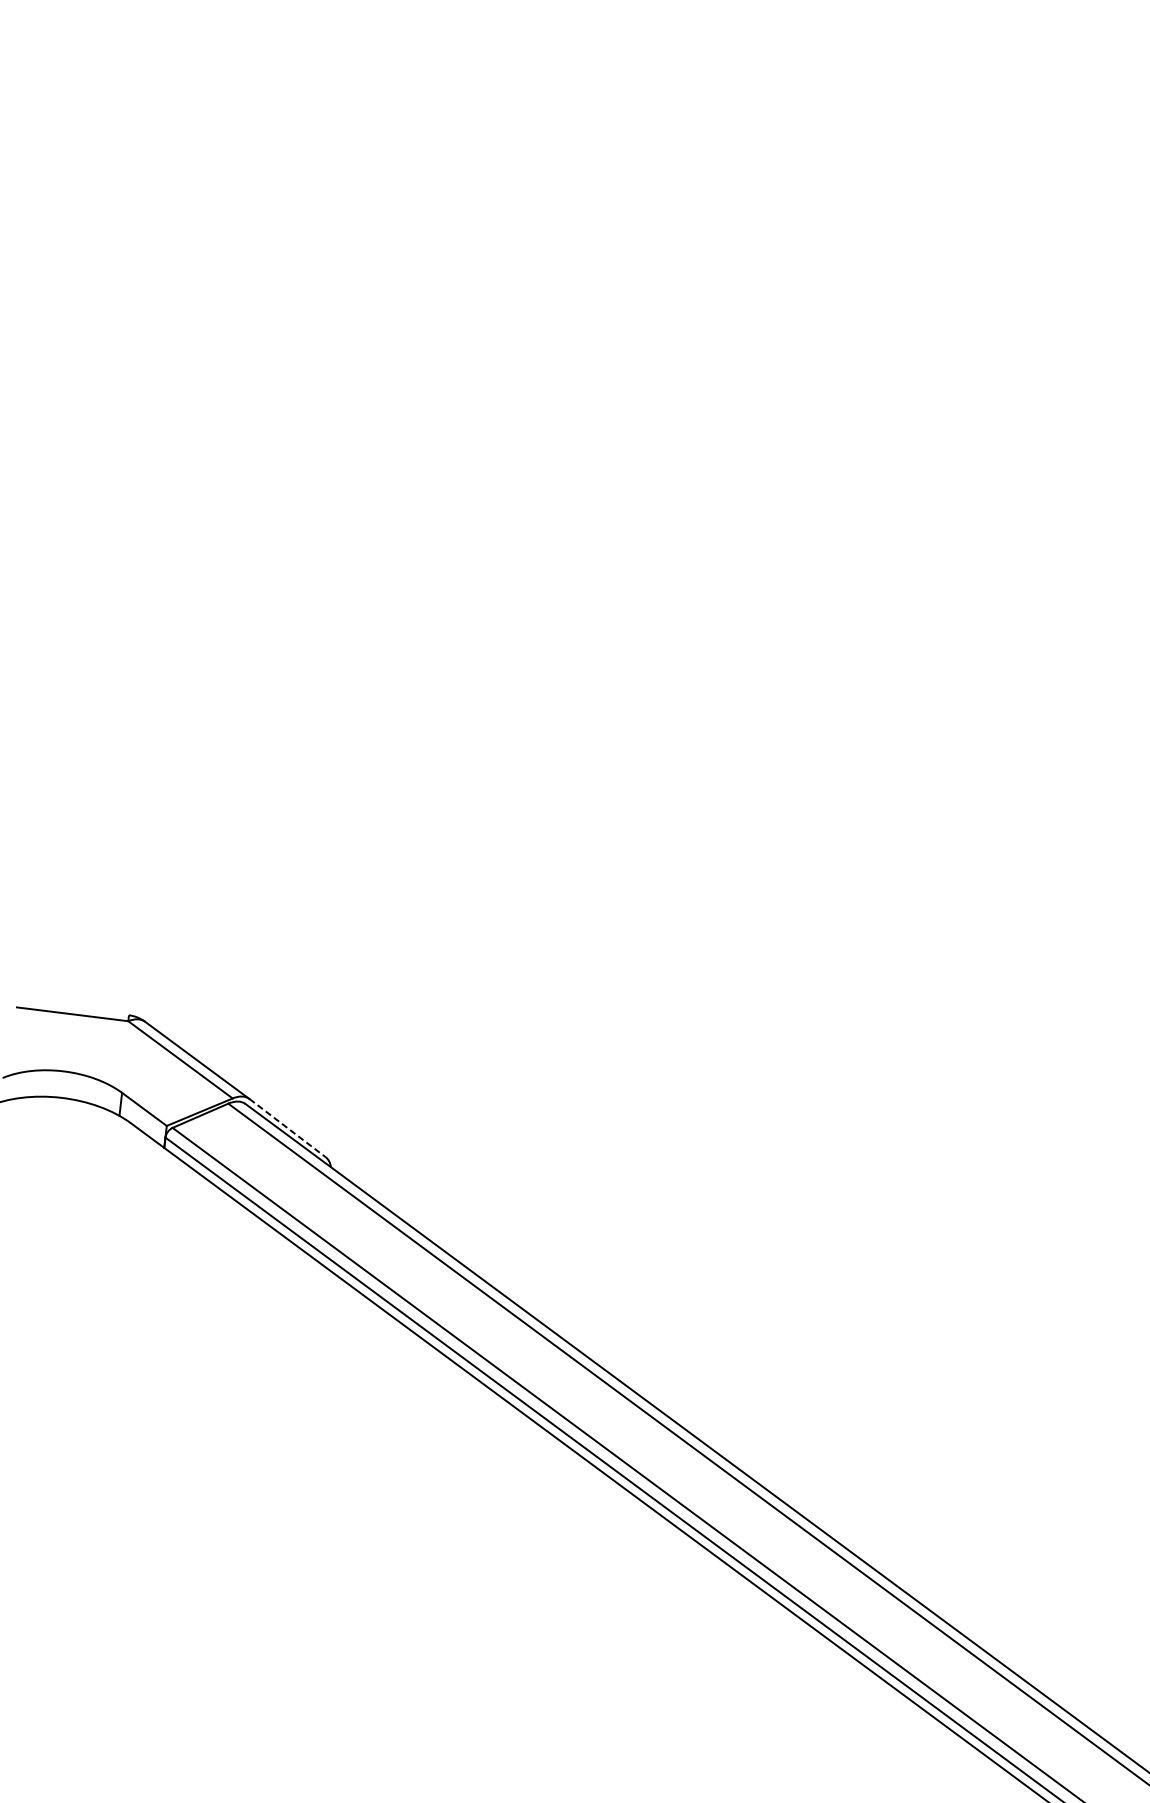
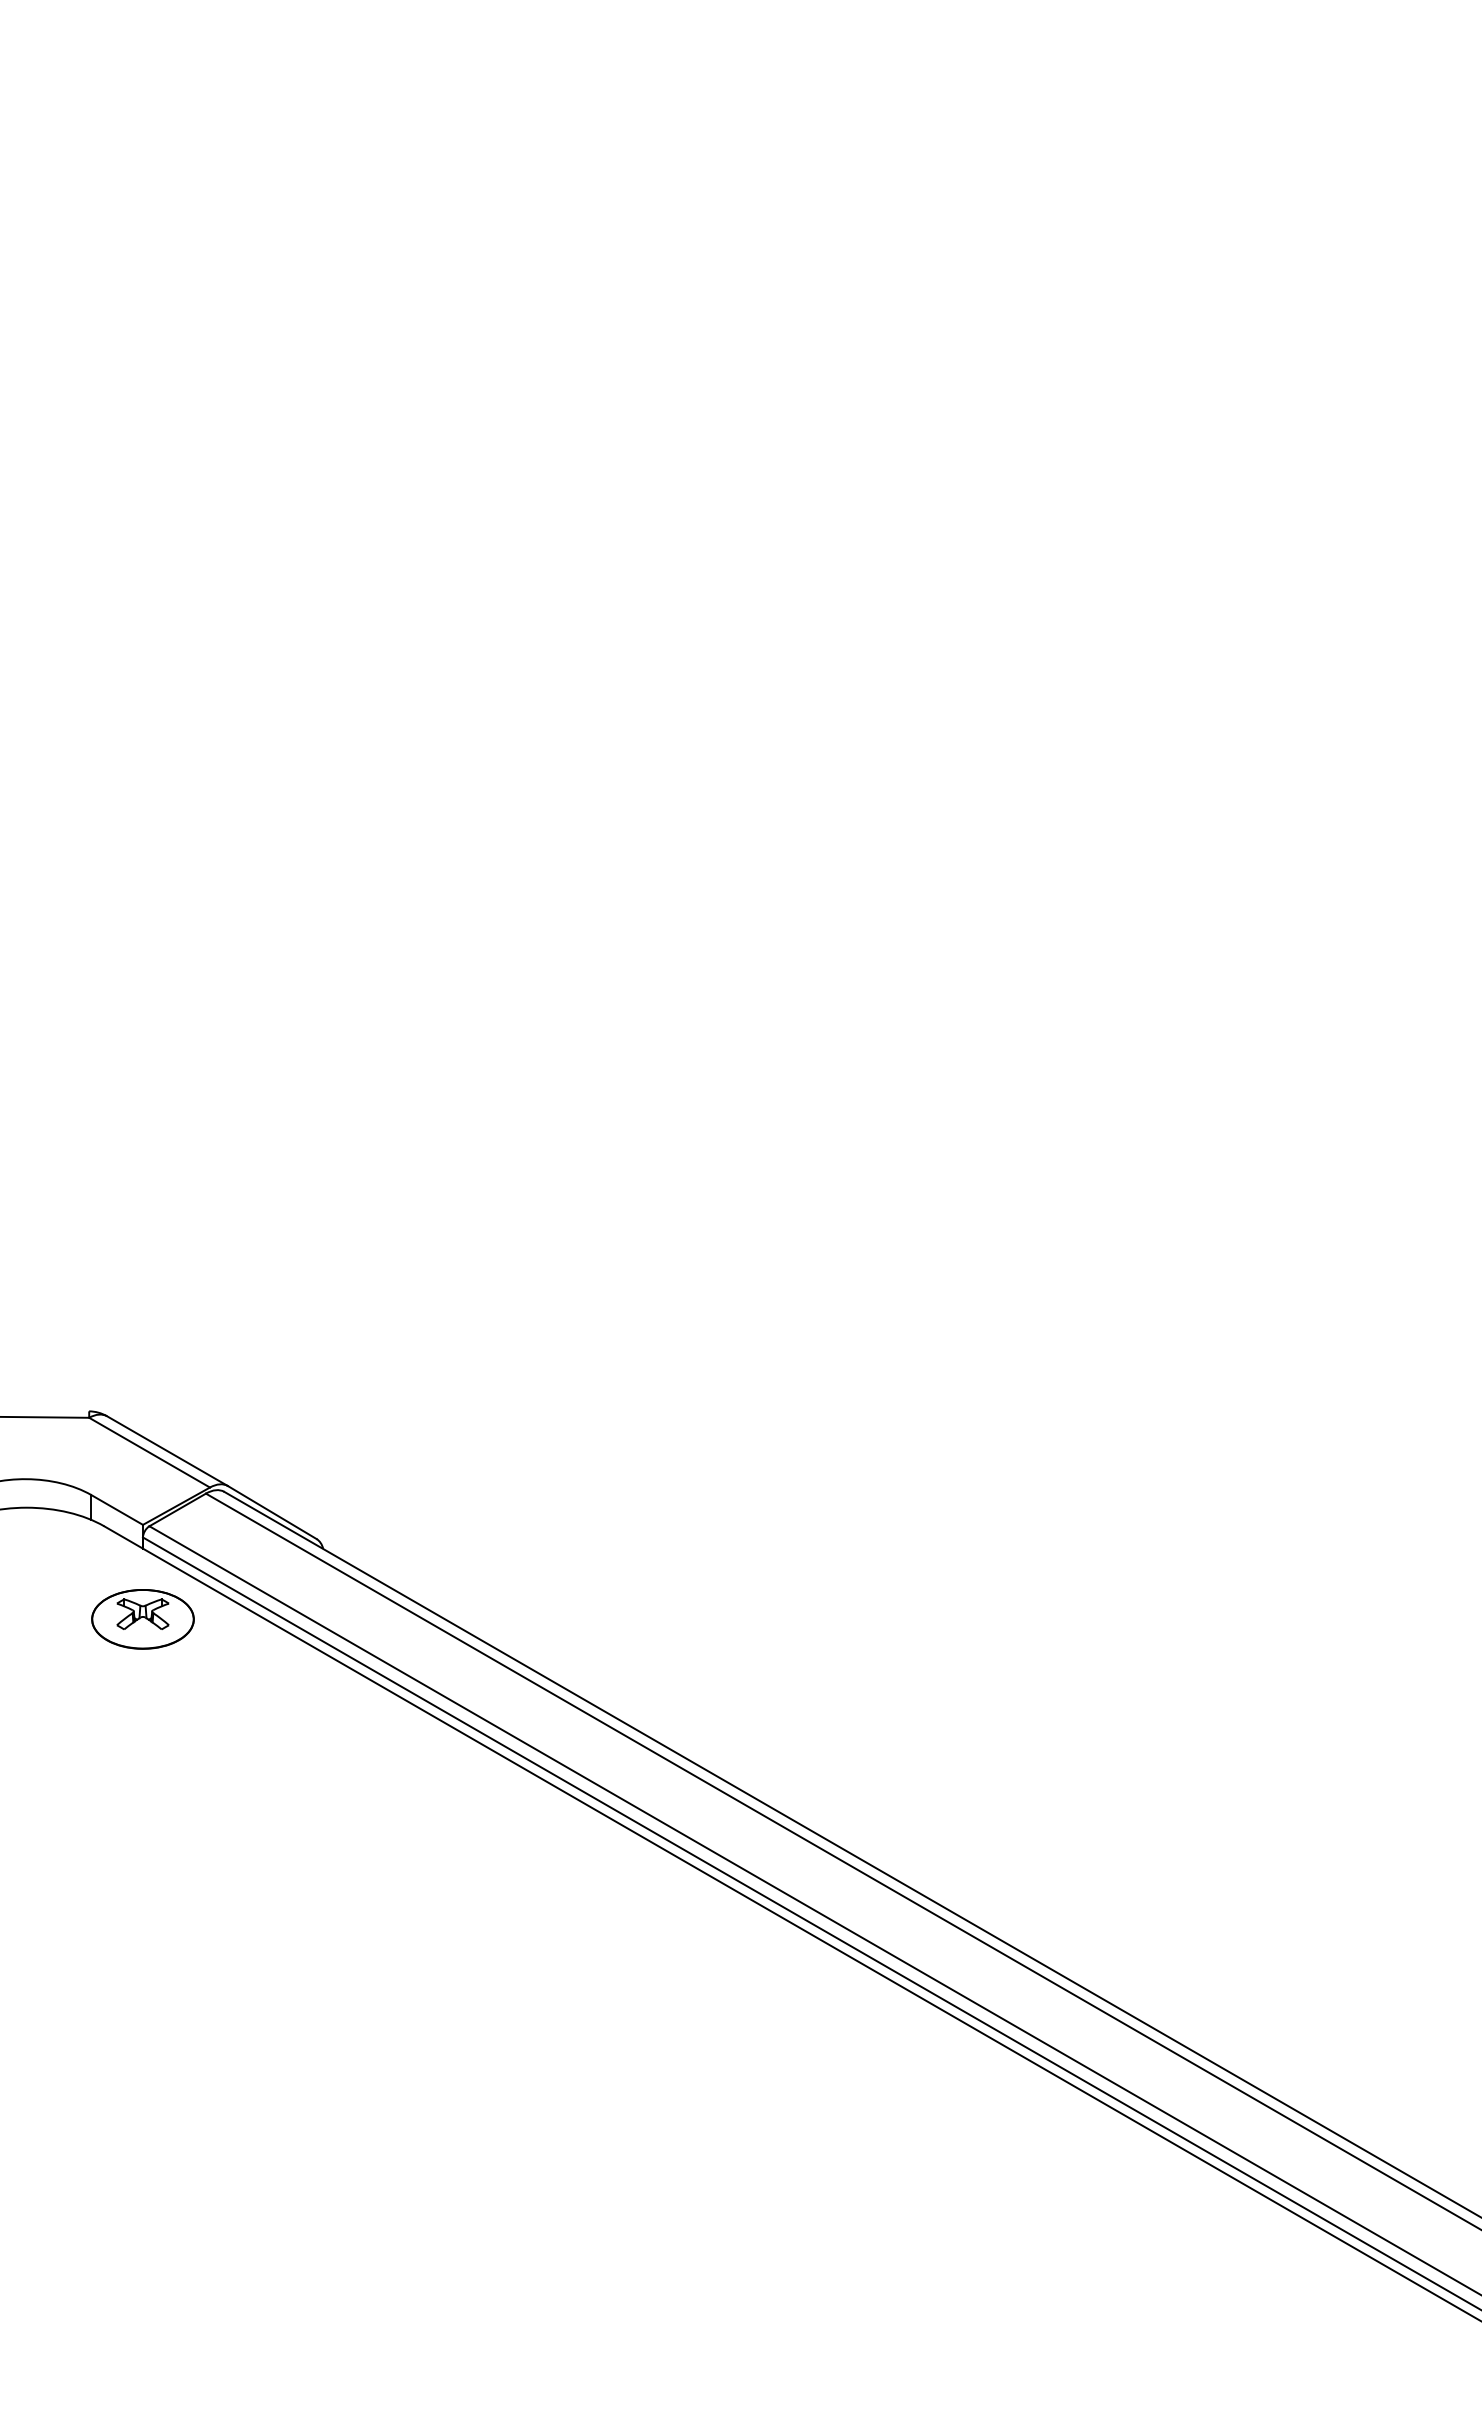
line: (287, 1128) -> (272, 1512), dashed -> solid
part: (156, 1213) -> (142, 1619), added

